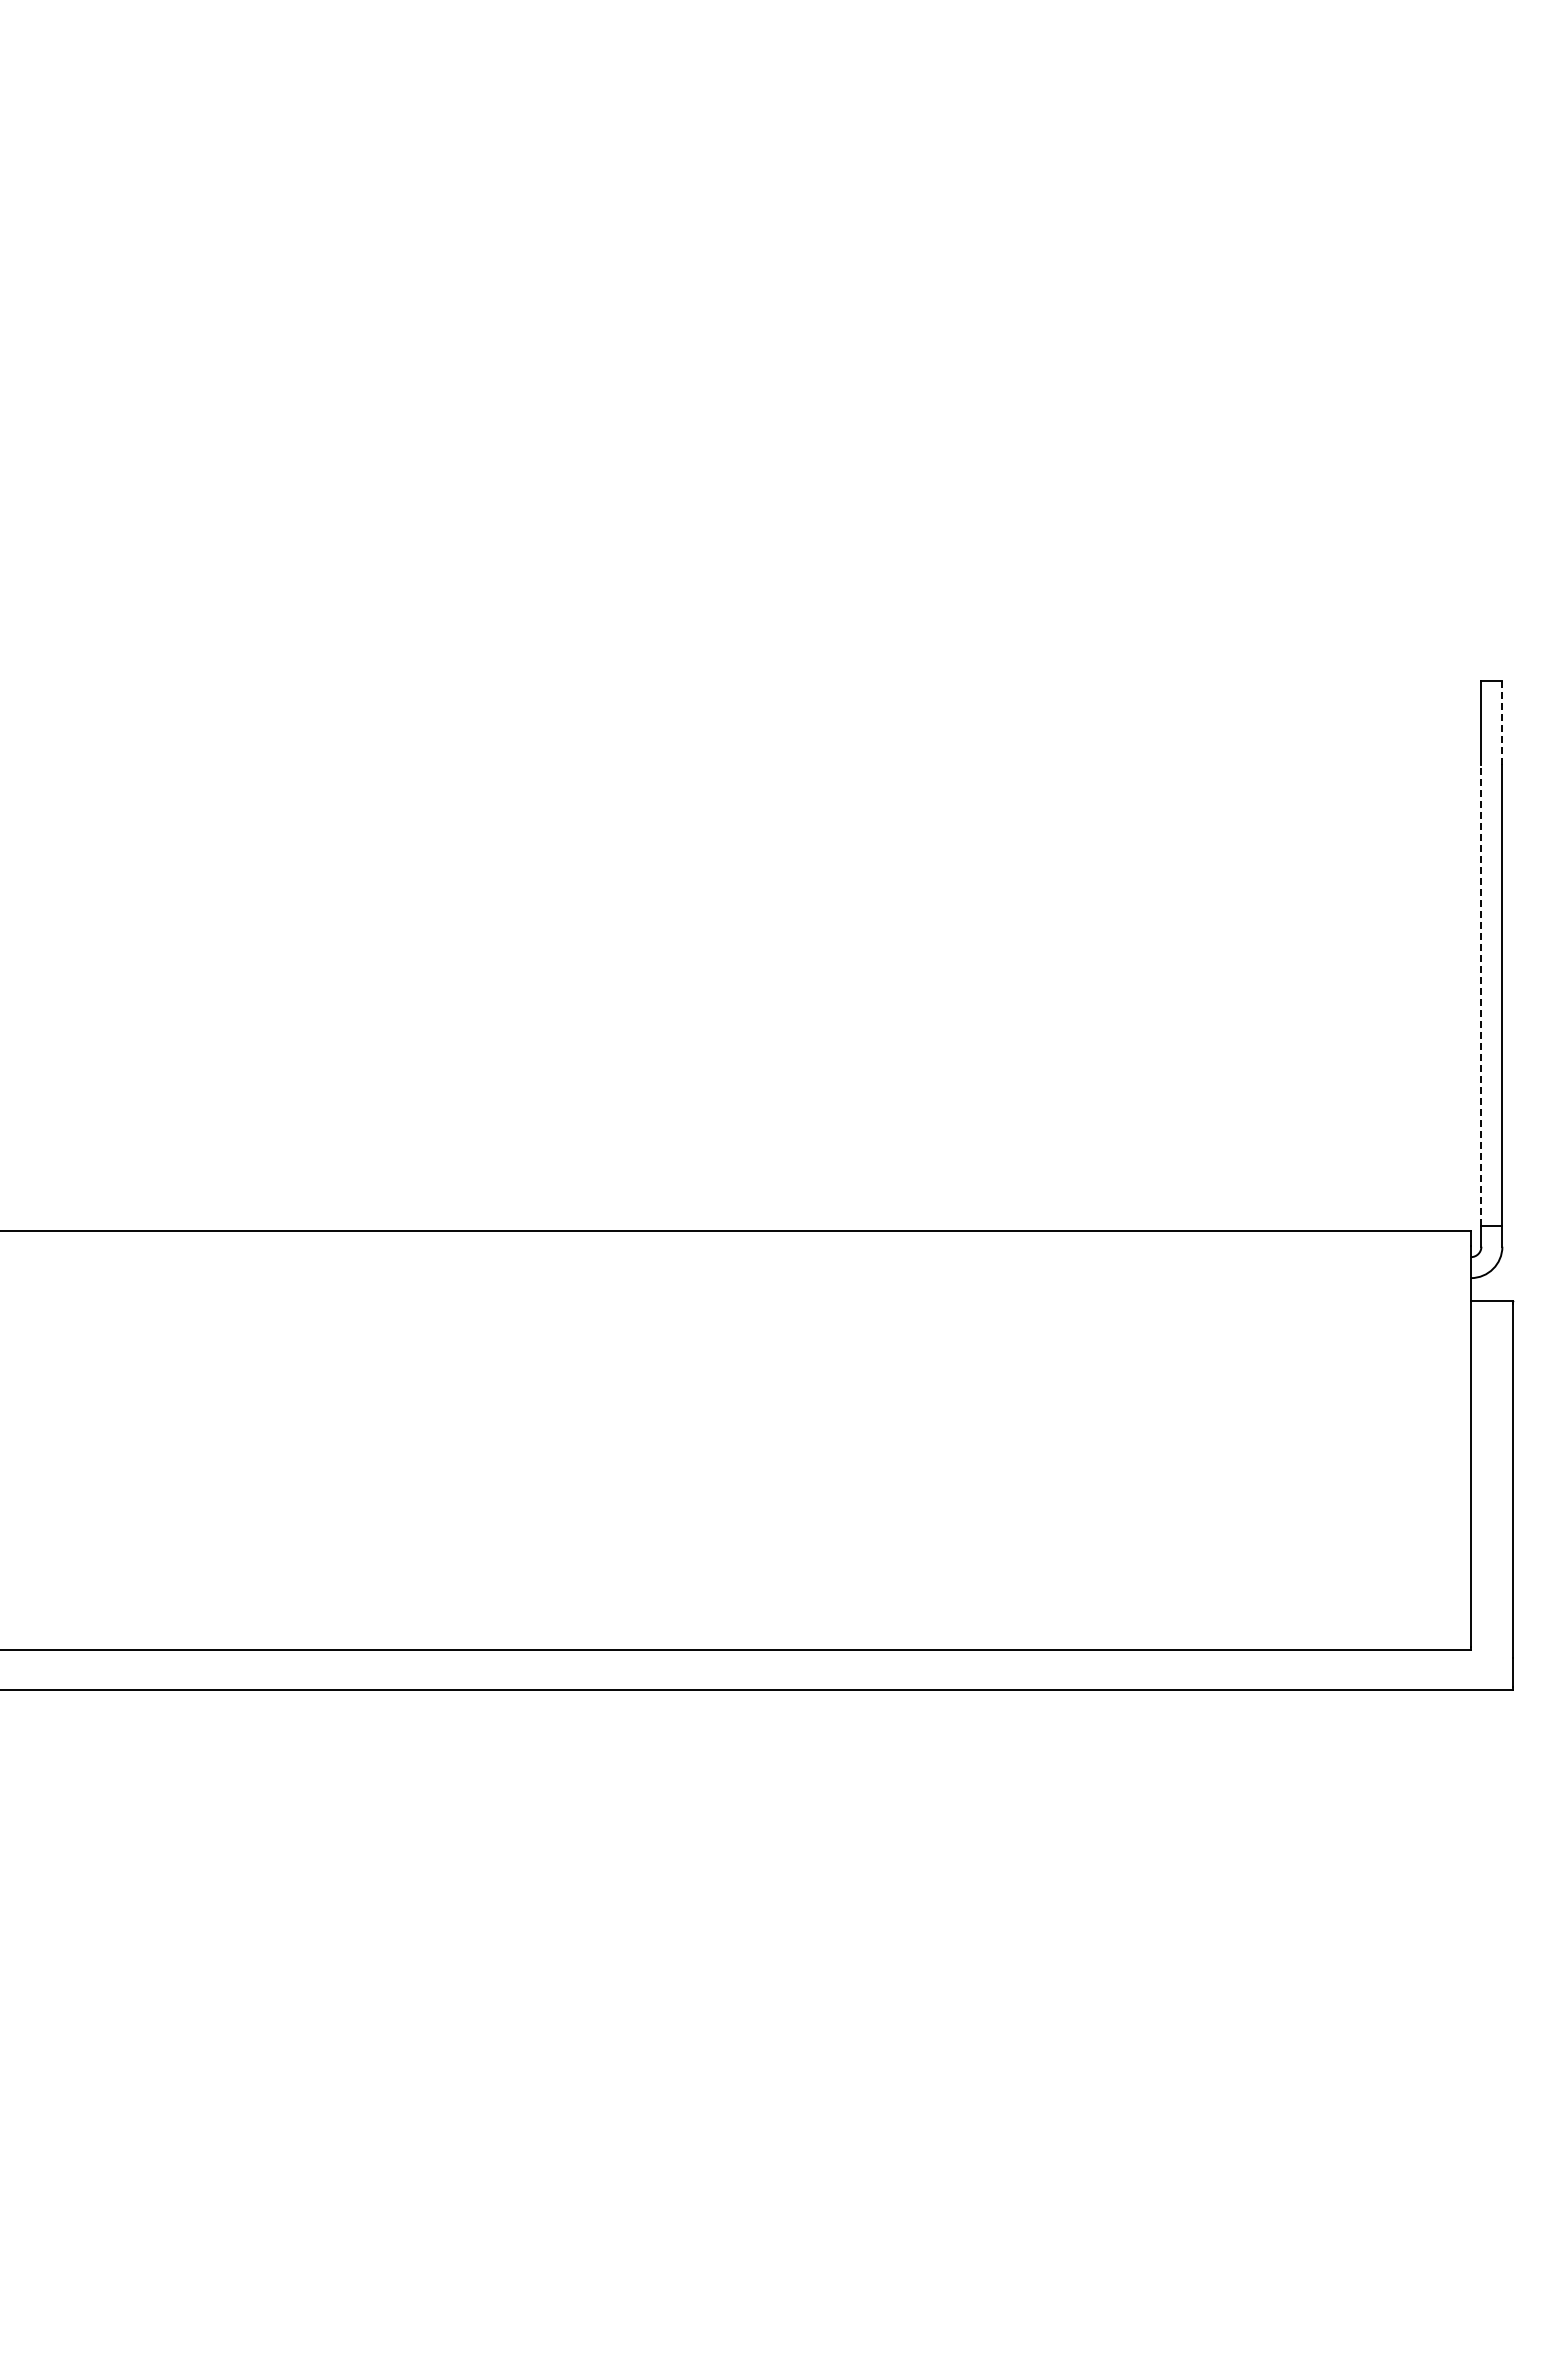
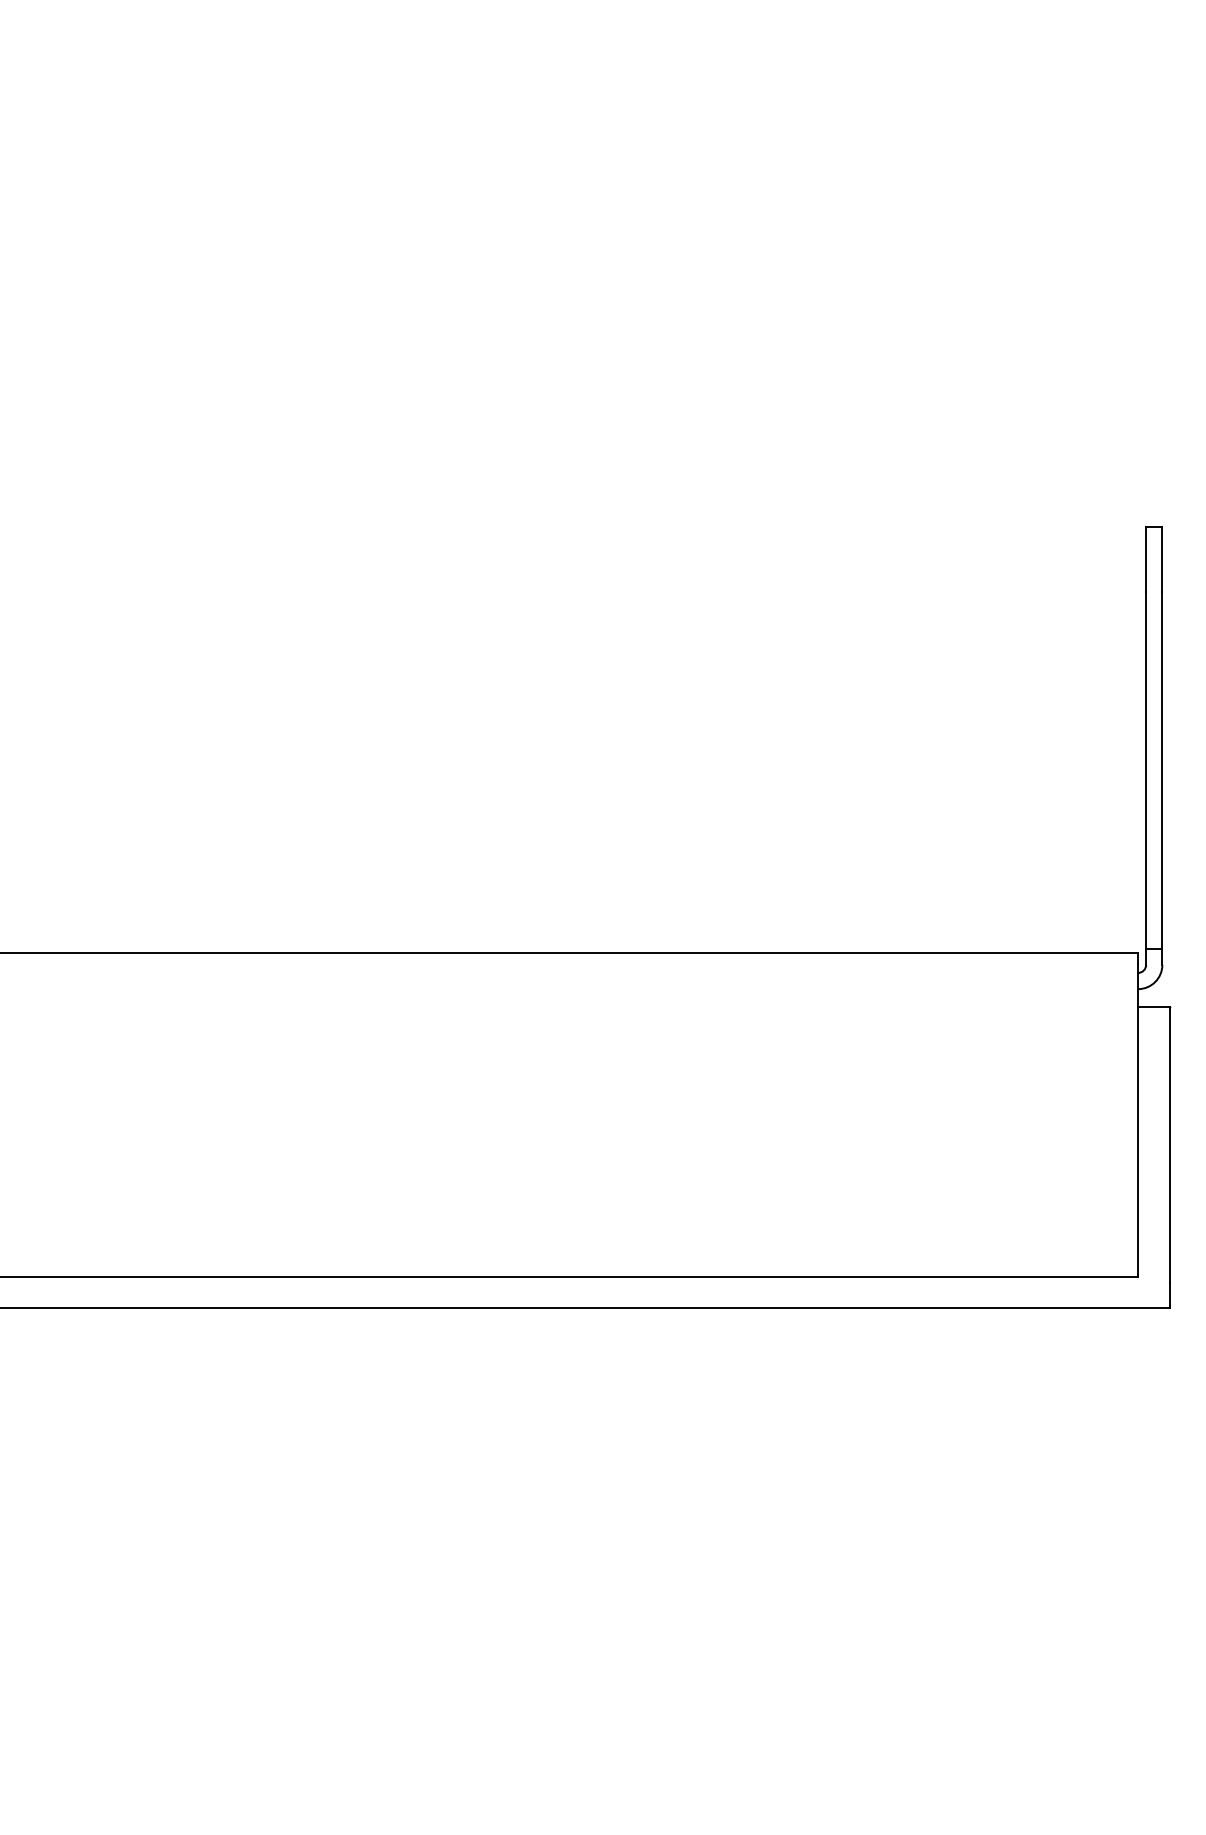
line: (1502, 722) -> (1162, 559), dashed -> solid
line: (1481, 995) -> (1146, 770), dashed -> solid

